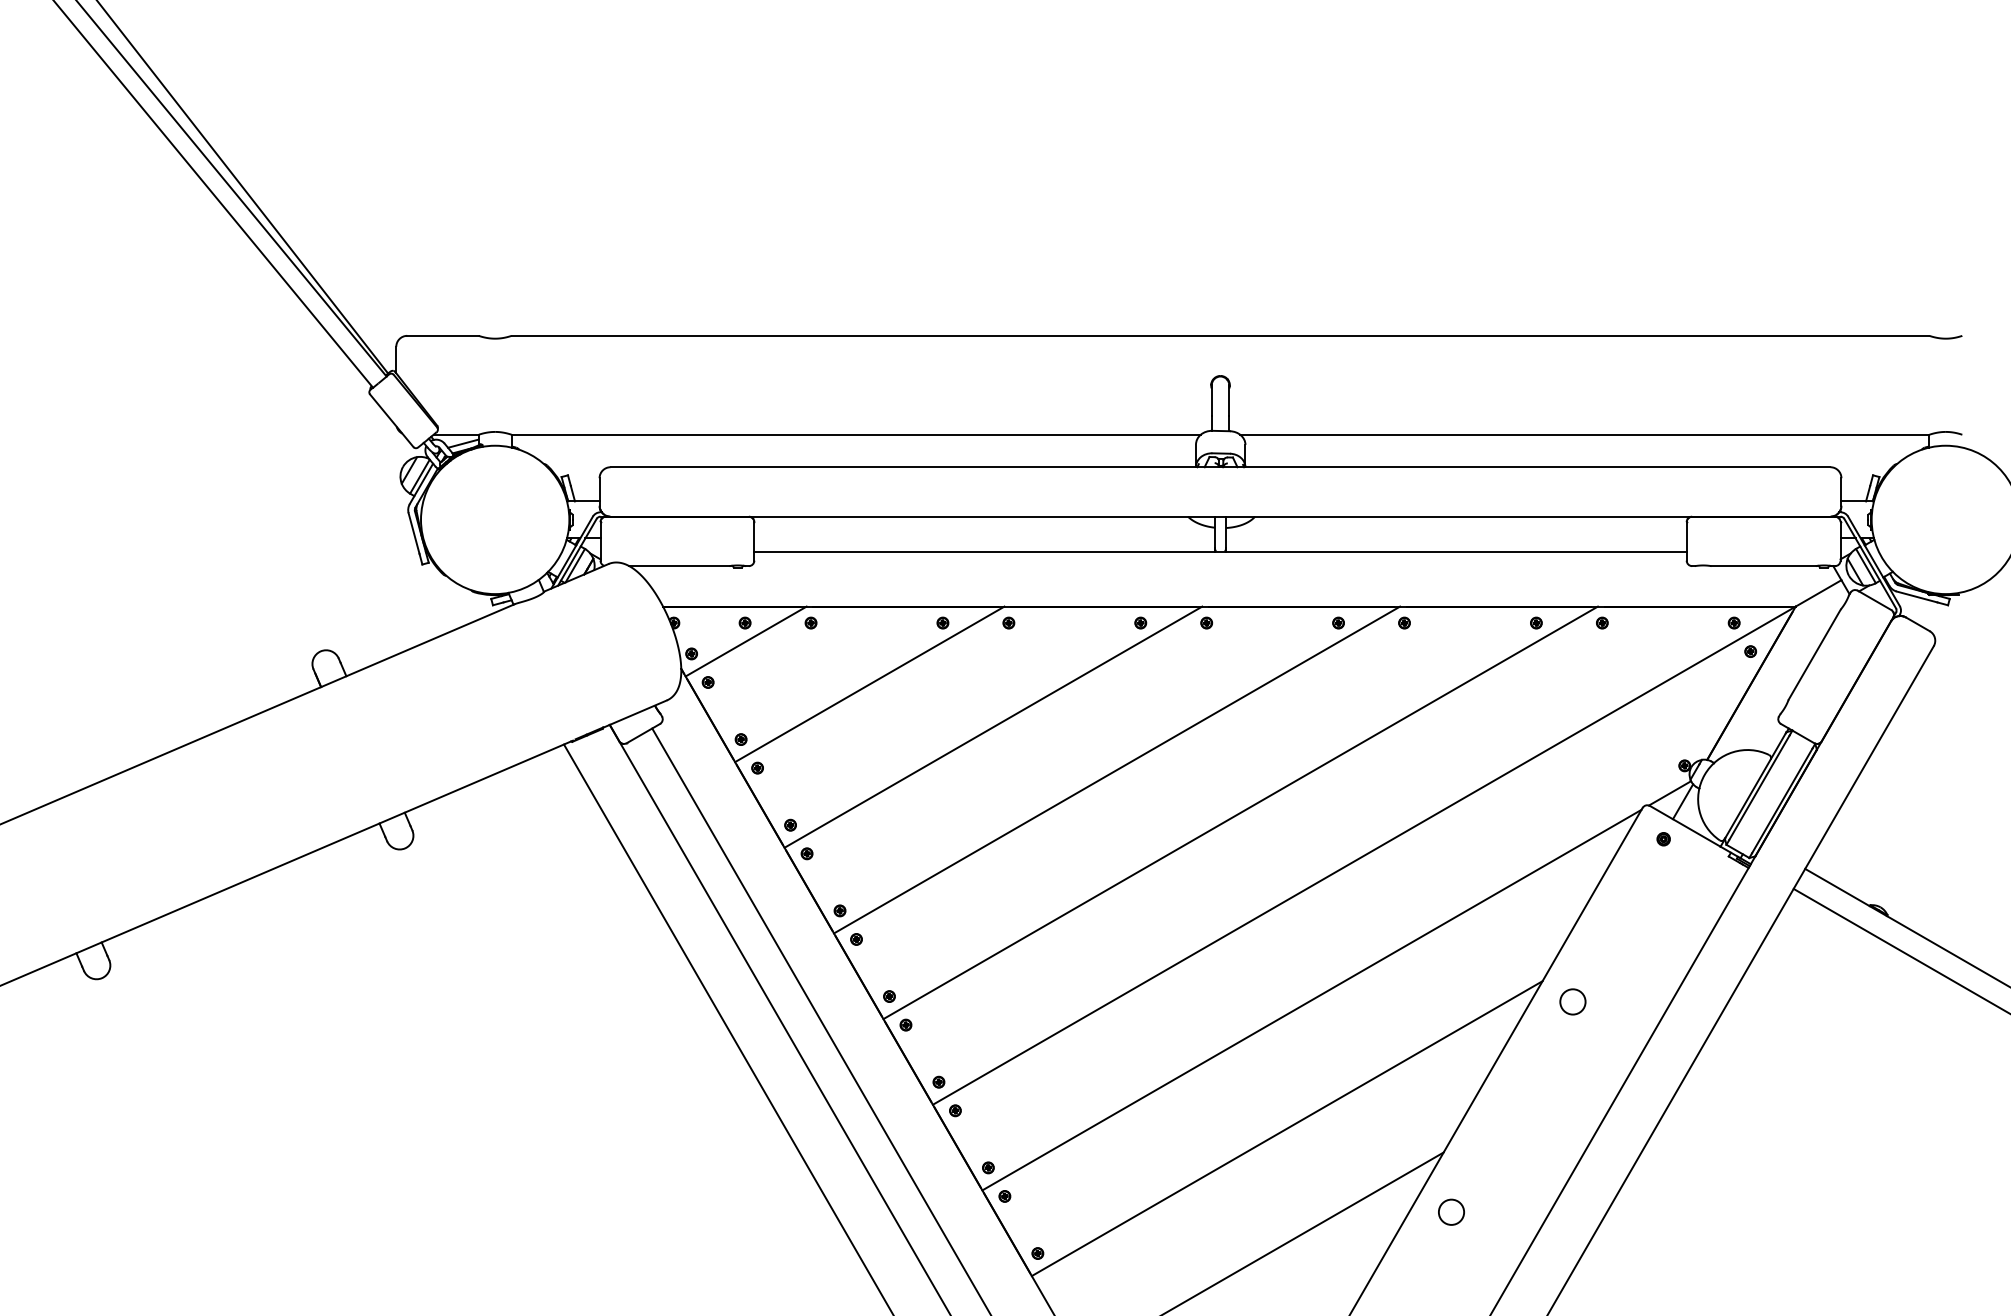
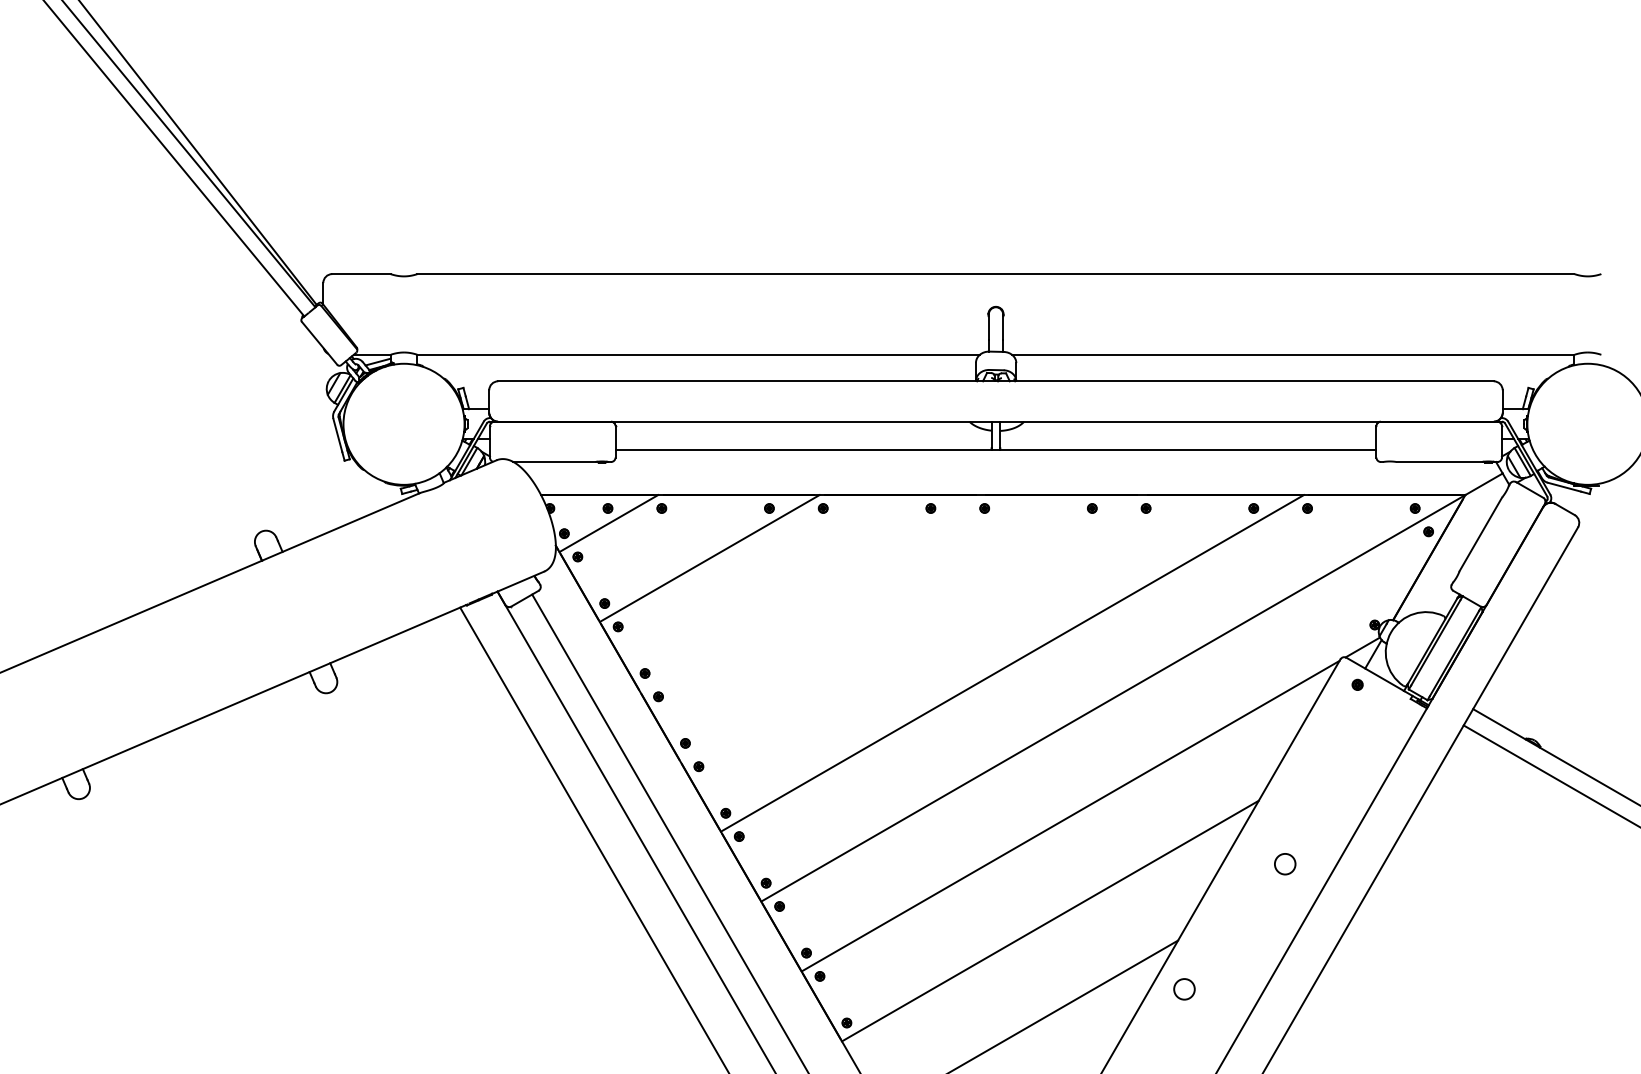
line: (993, 726) -> (810, 592), removed
line: (1117, 769) -> (911, 627), removed
circle: (1572, 1001) -> (1284, 863), moved

